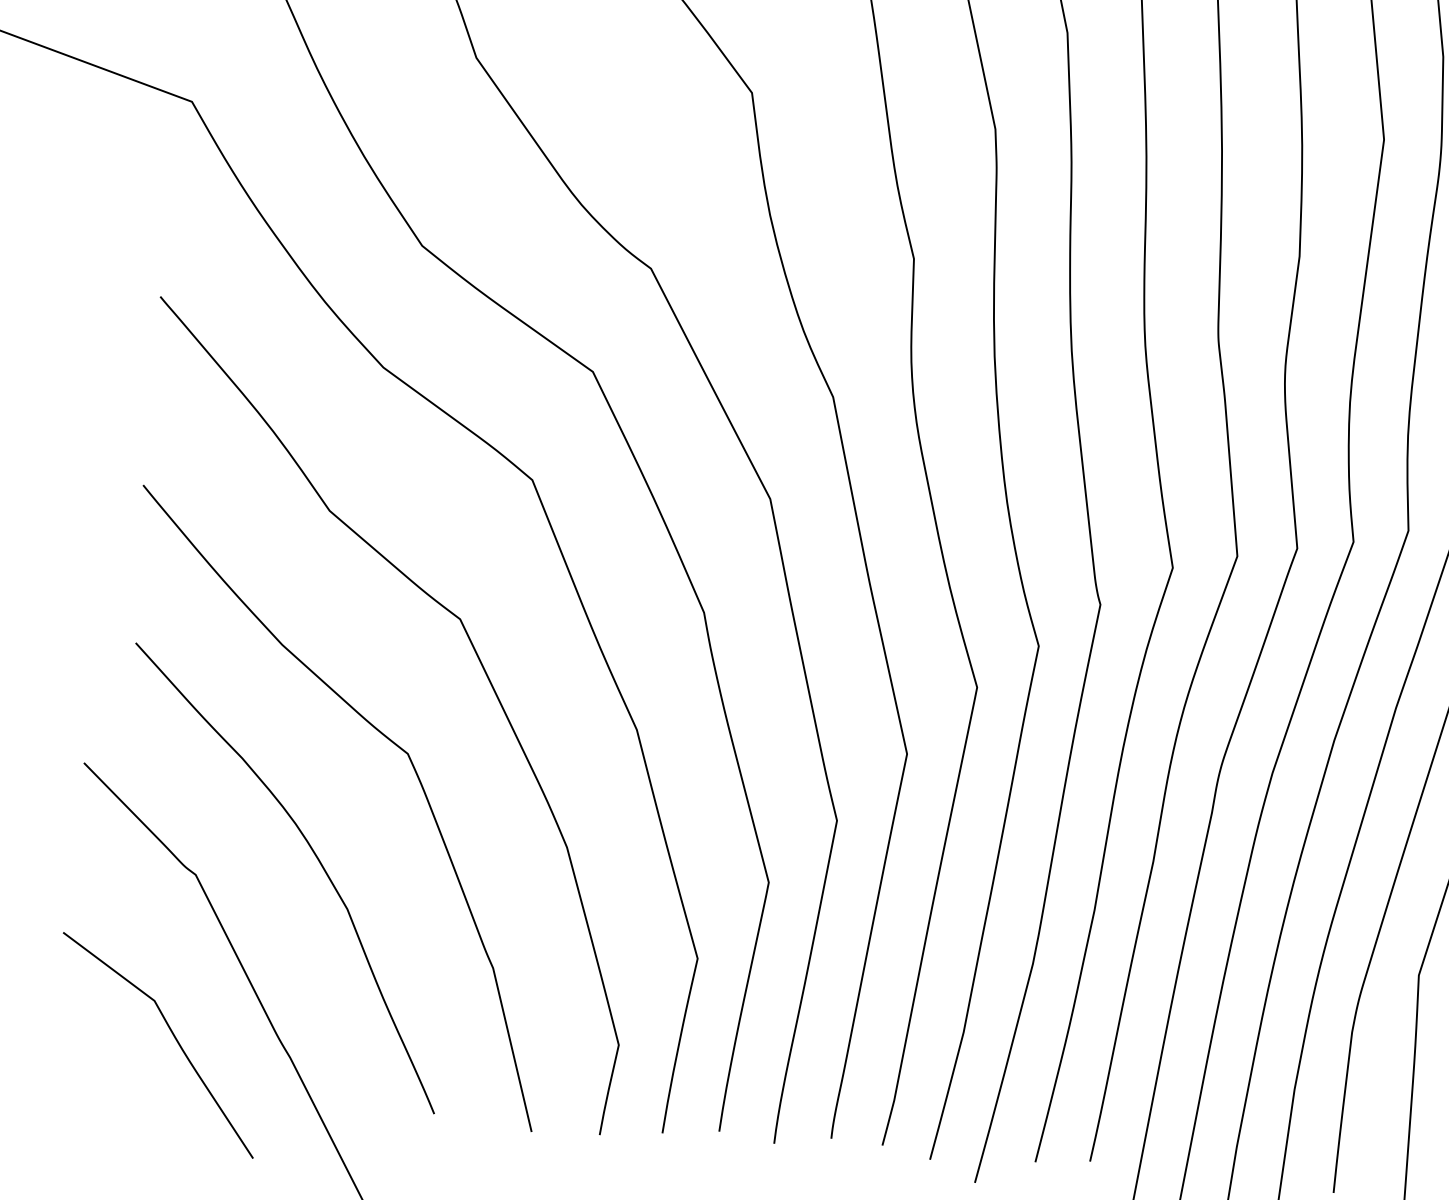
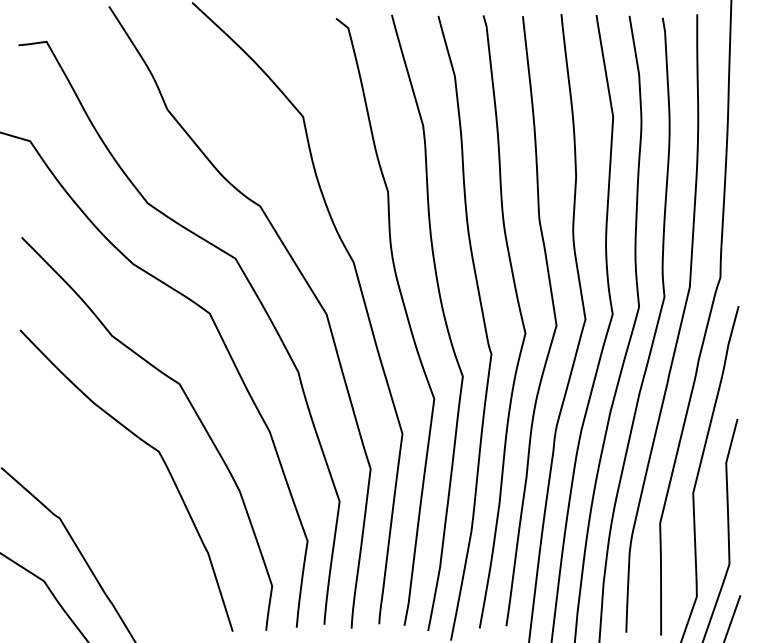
curve: (317, 861) -> (118, 507), removed

